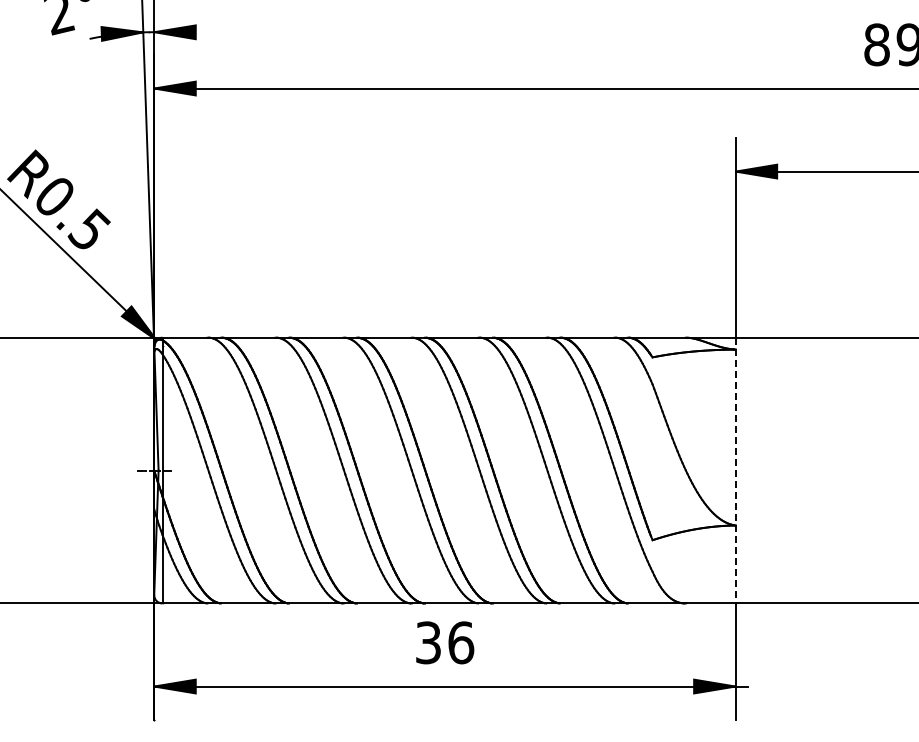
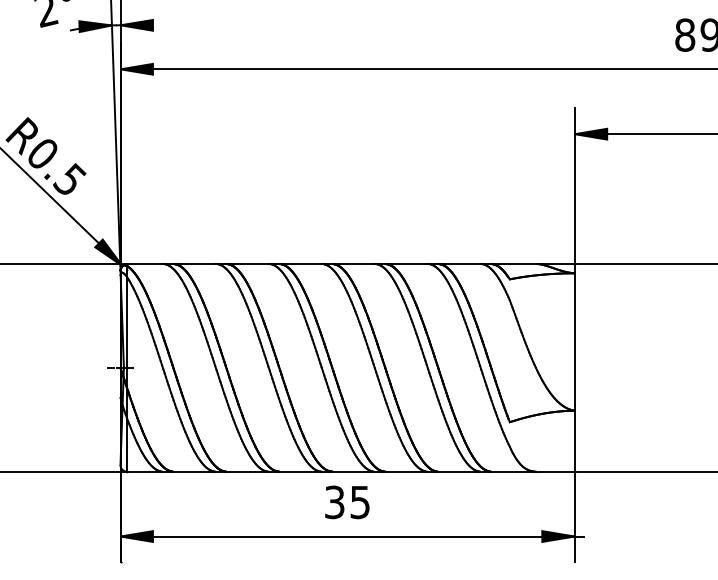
line: (735, 470) -> (574, 367), dashed -> solid
text: (461, 642) -> (360, 502), 36 -> 35

